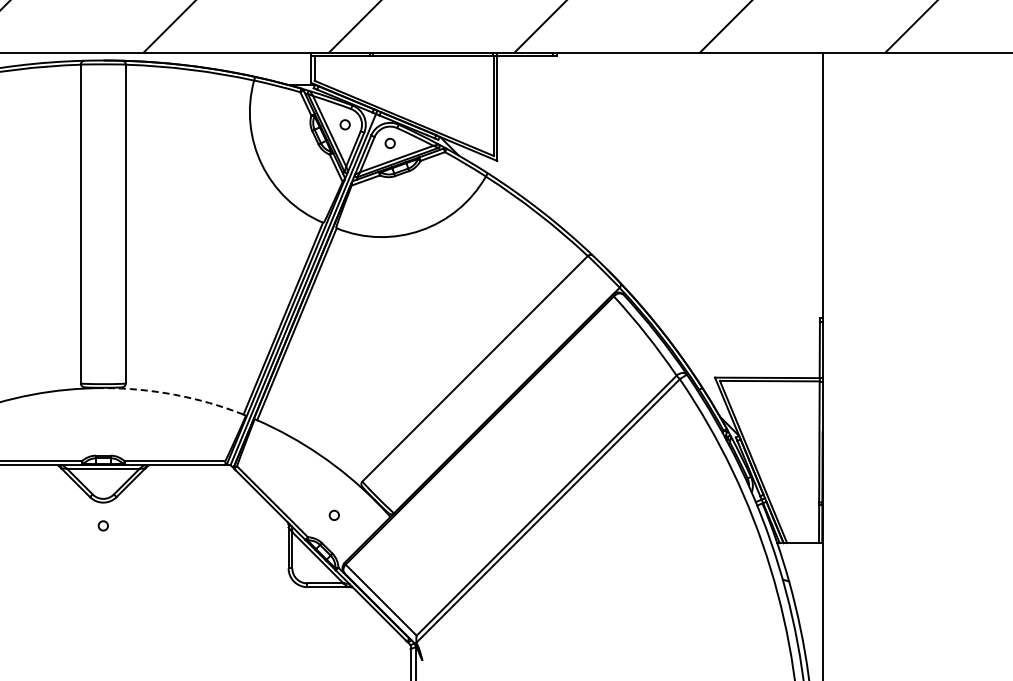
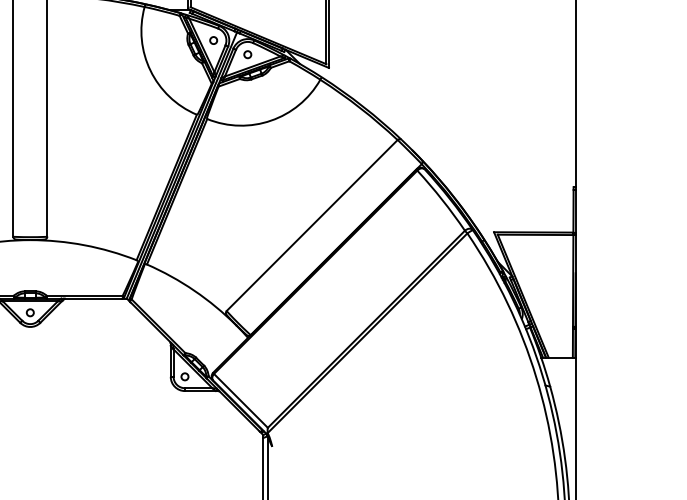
arc: (174, 394) -> (84, 245), dashed -> solid
circle: (333, 514) -> (184, 376), moved
circle: (102, 525) -> (29, 312), moved

